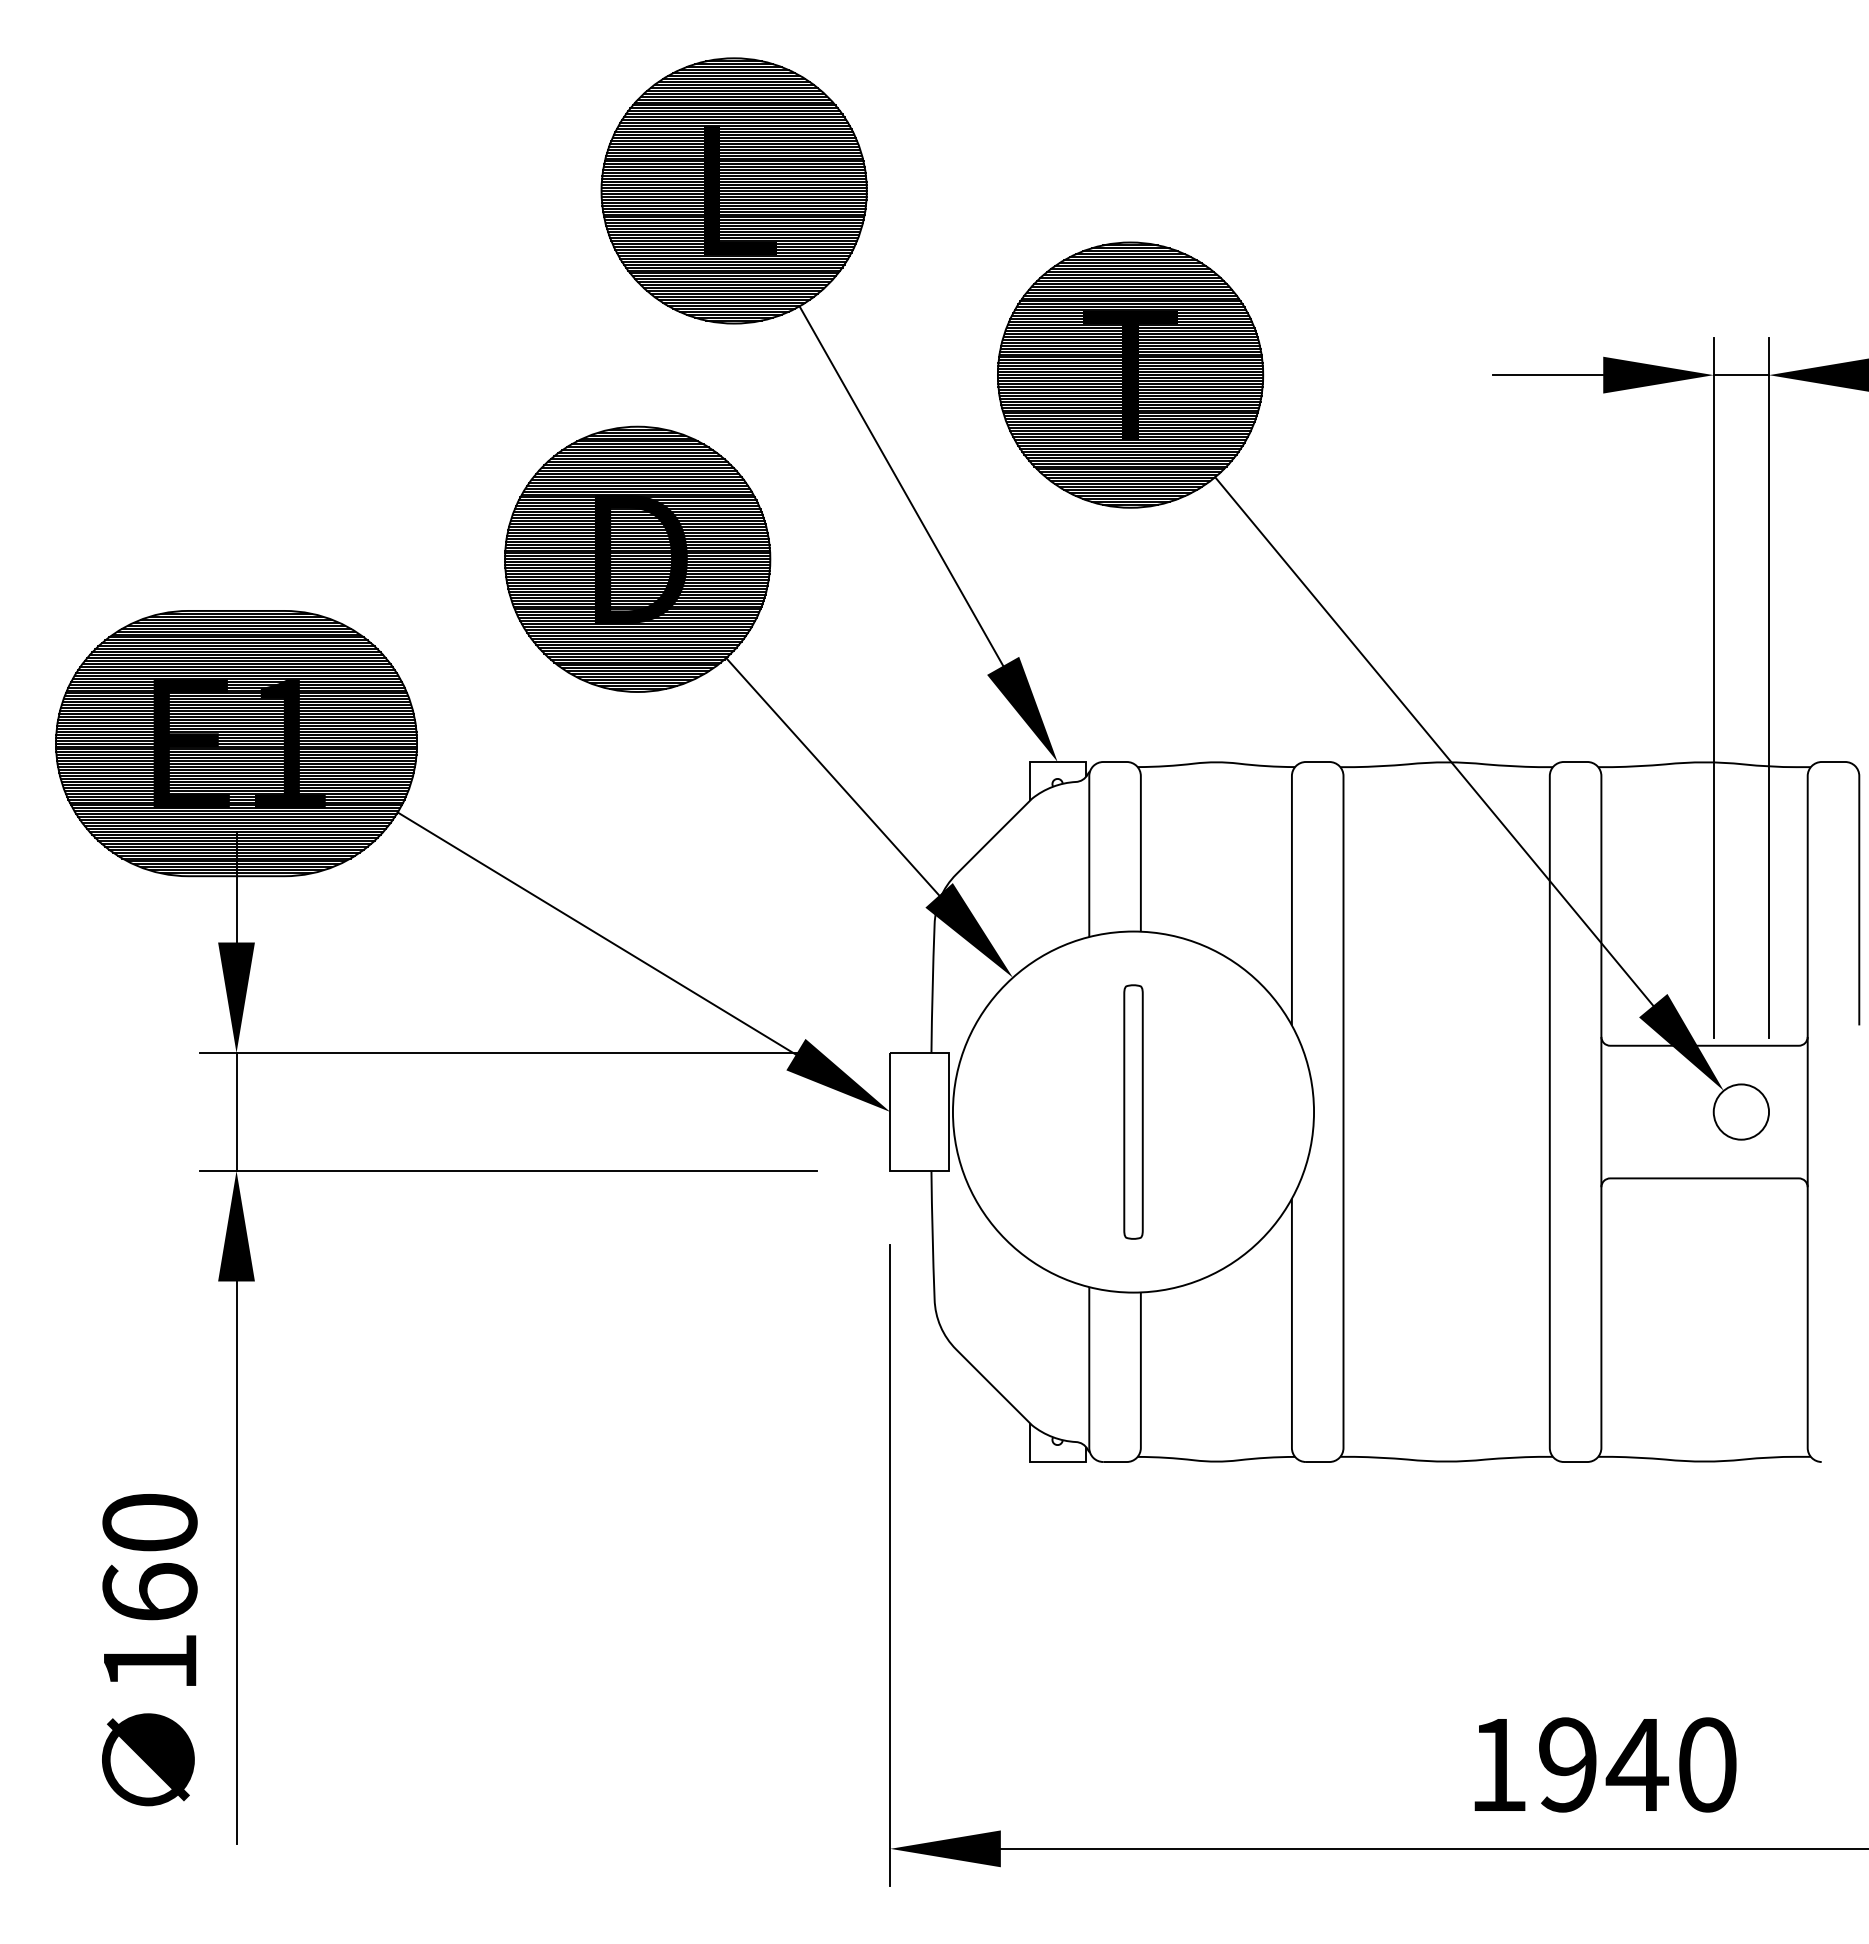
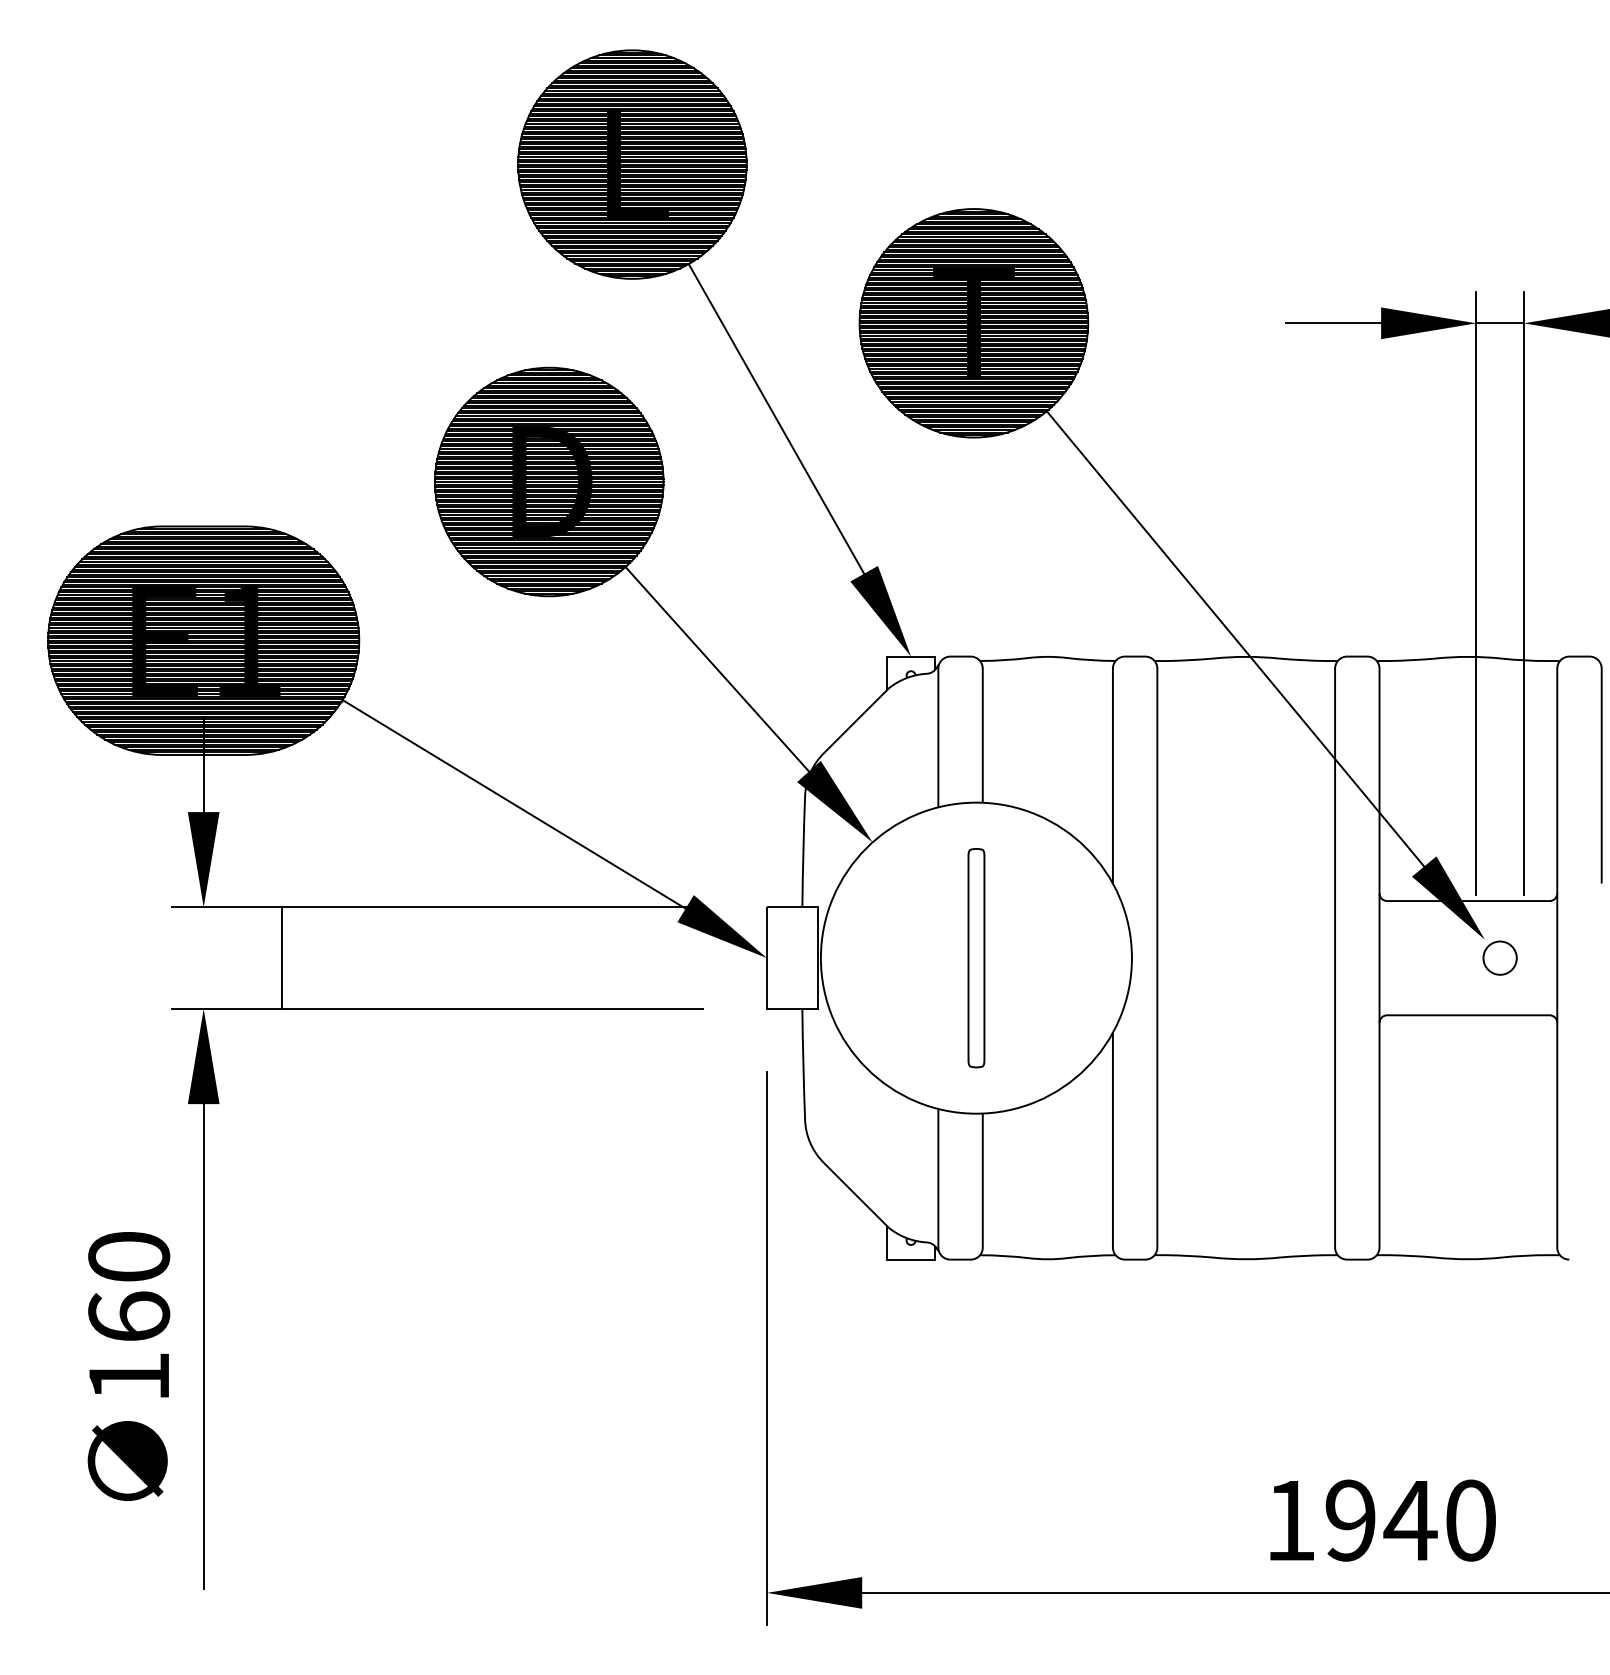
line: (236, 1111) -> (282, 957), moved
circle: (1741, 1111) -> (1500, 957), size x0.7
text: (149, 1650) -> (128, 1366), moved

